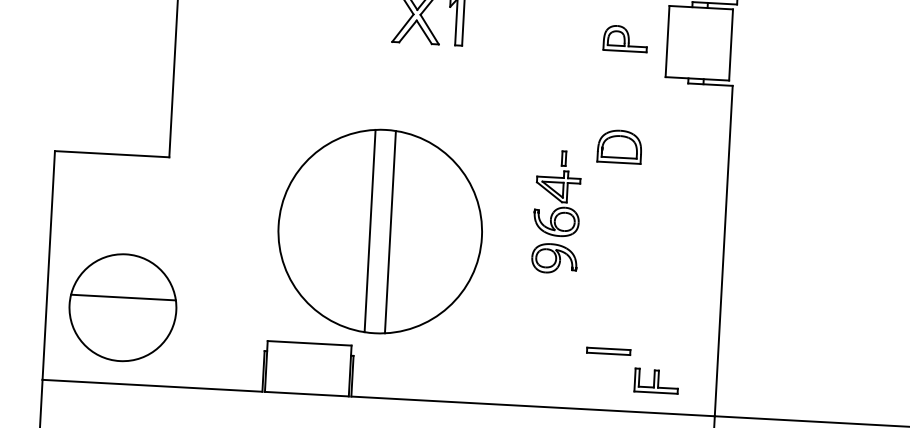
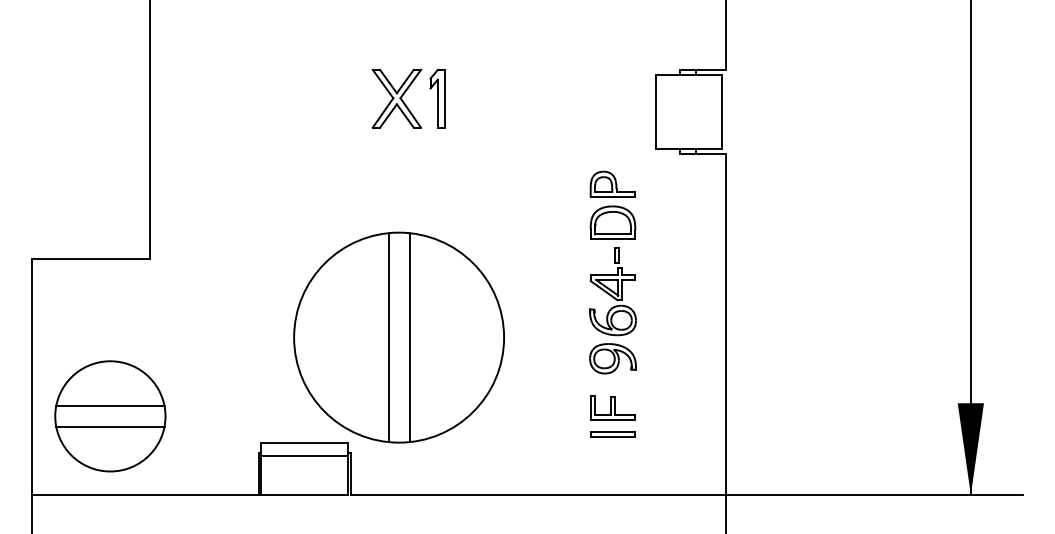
part: (625, 37) -> (612, 183), moved
part: (556, 211) -> (612, 310), moved
part: (379, 231) -> (398, 337), moved
line: (122, 317) -> (110, 426), added
line: (308, 355) -> (304, 455), added
part: (656, 380) -> (612, 407), moved

